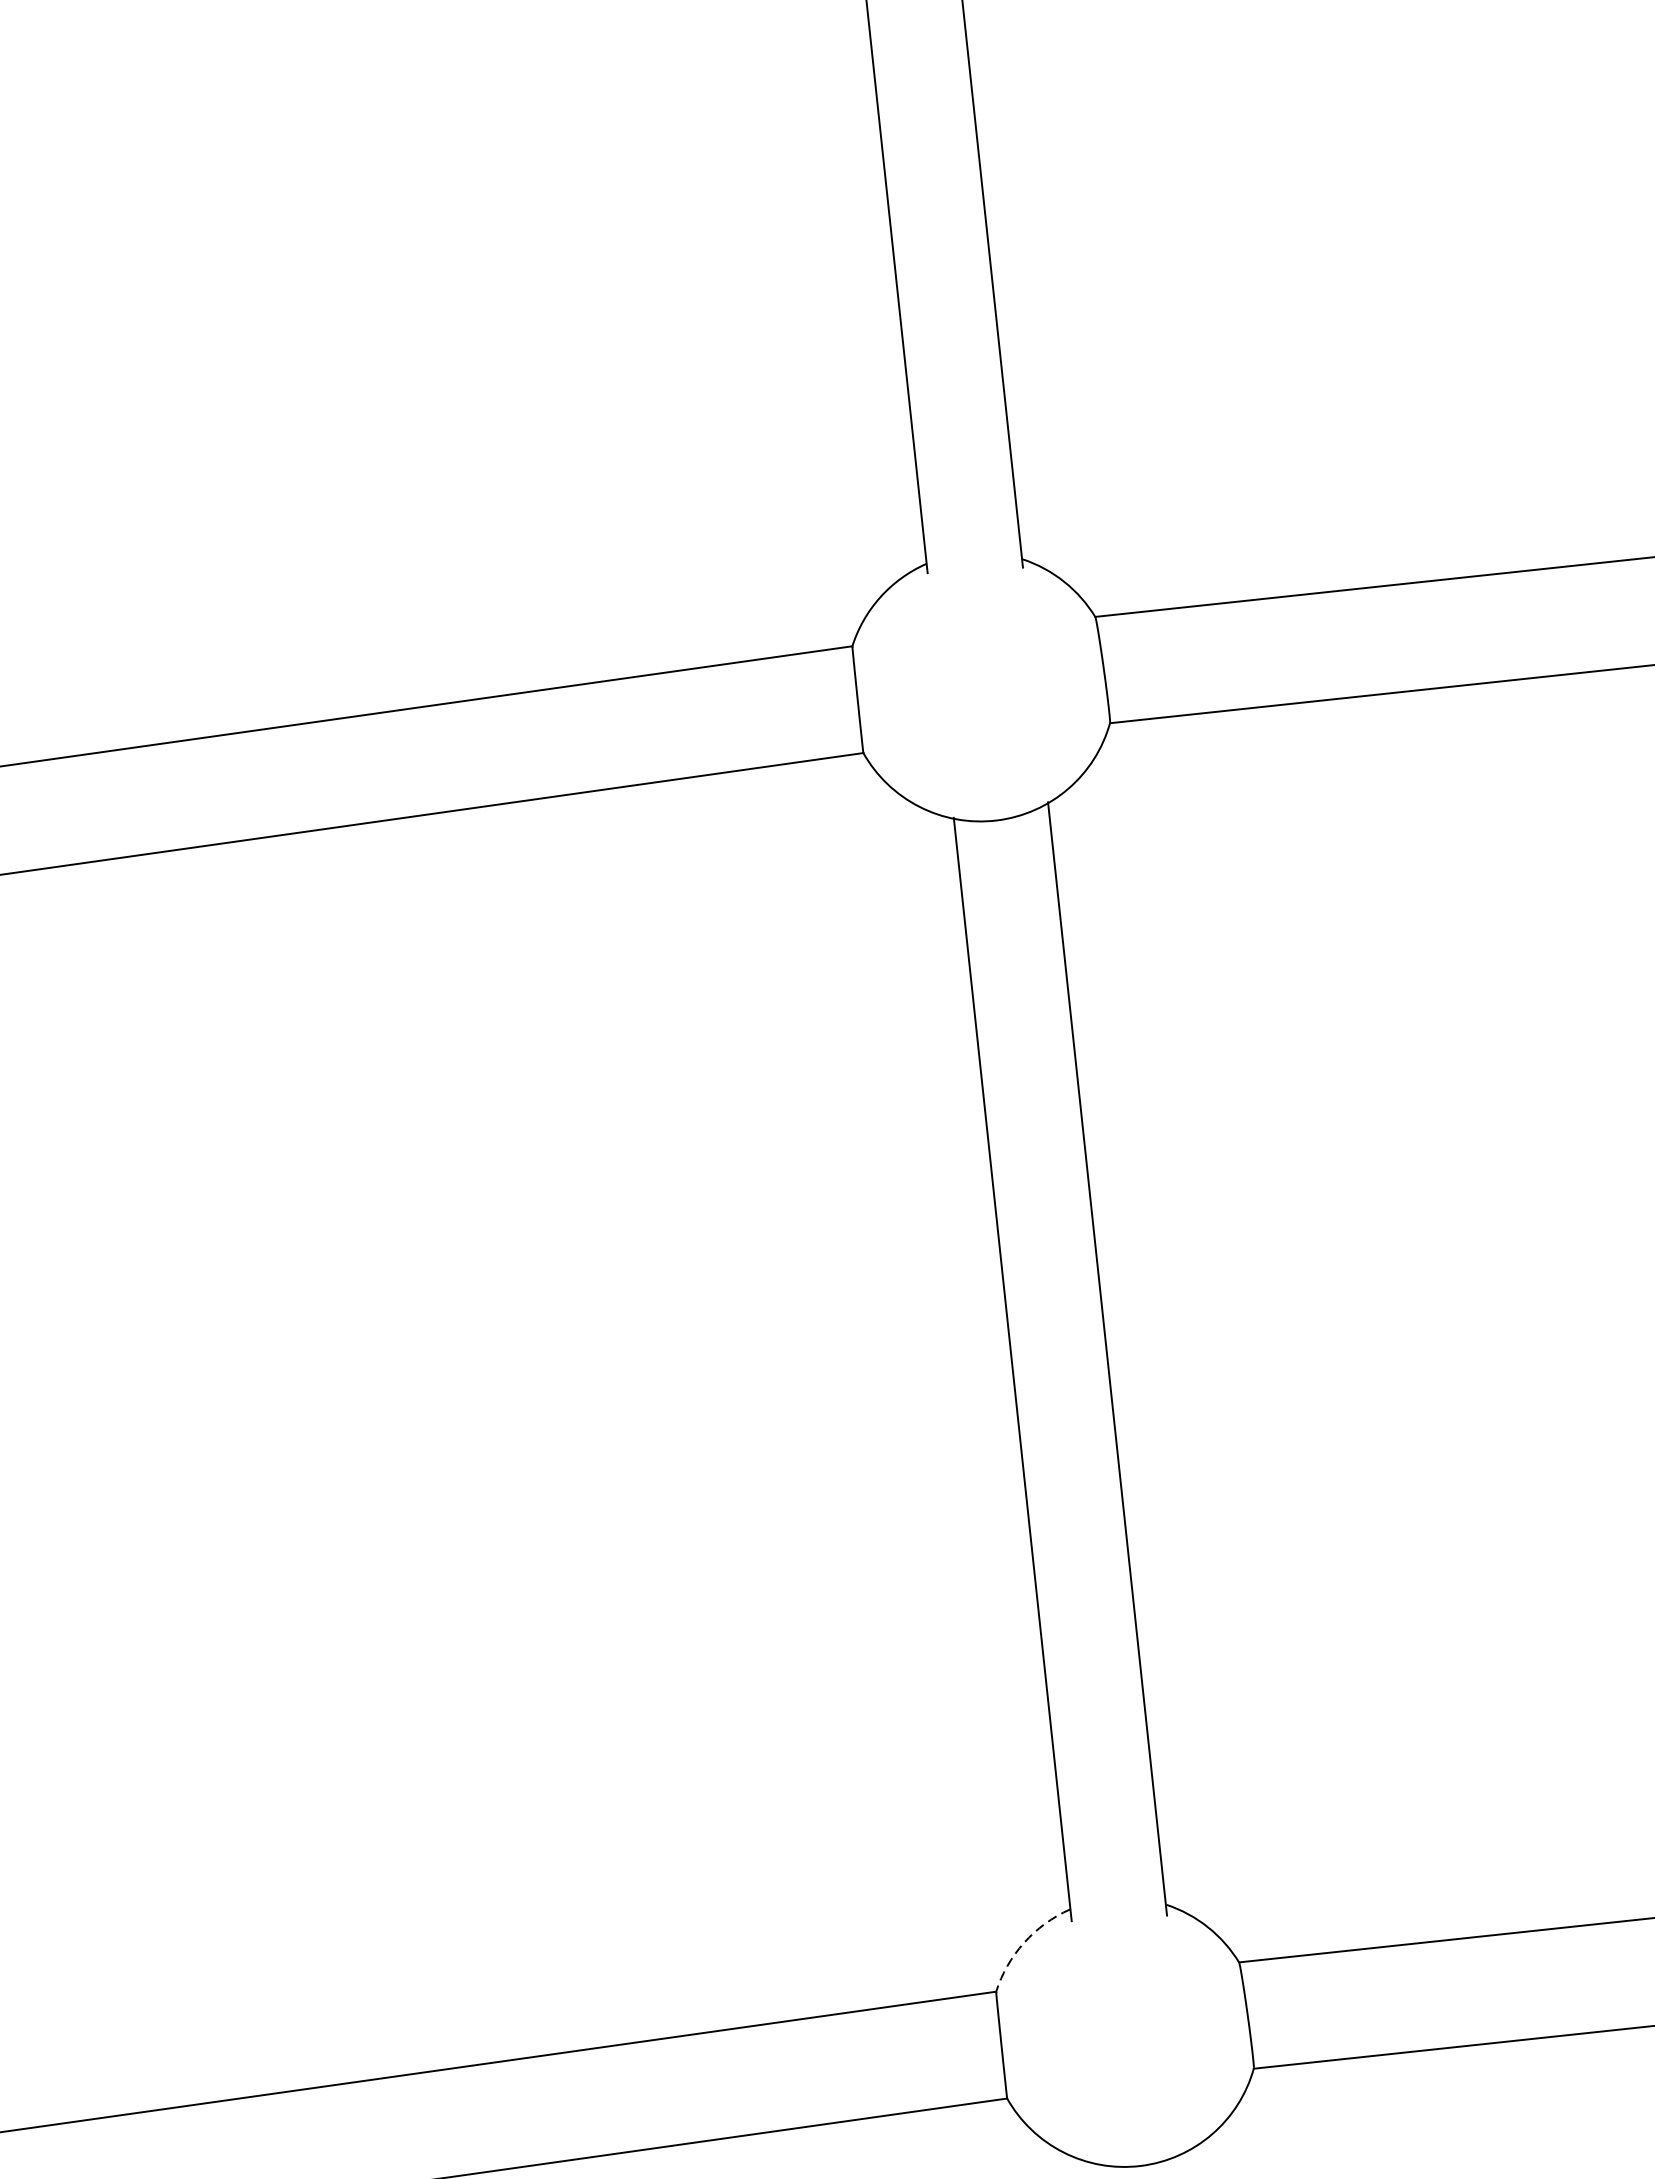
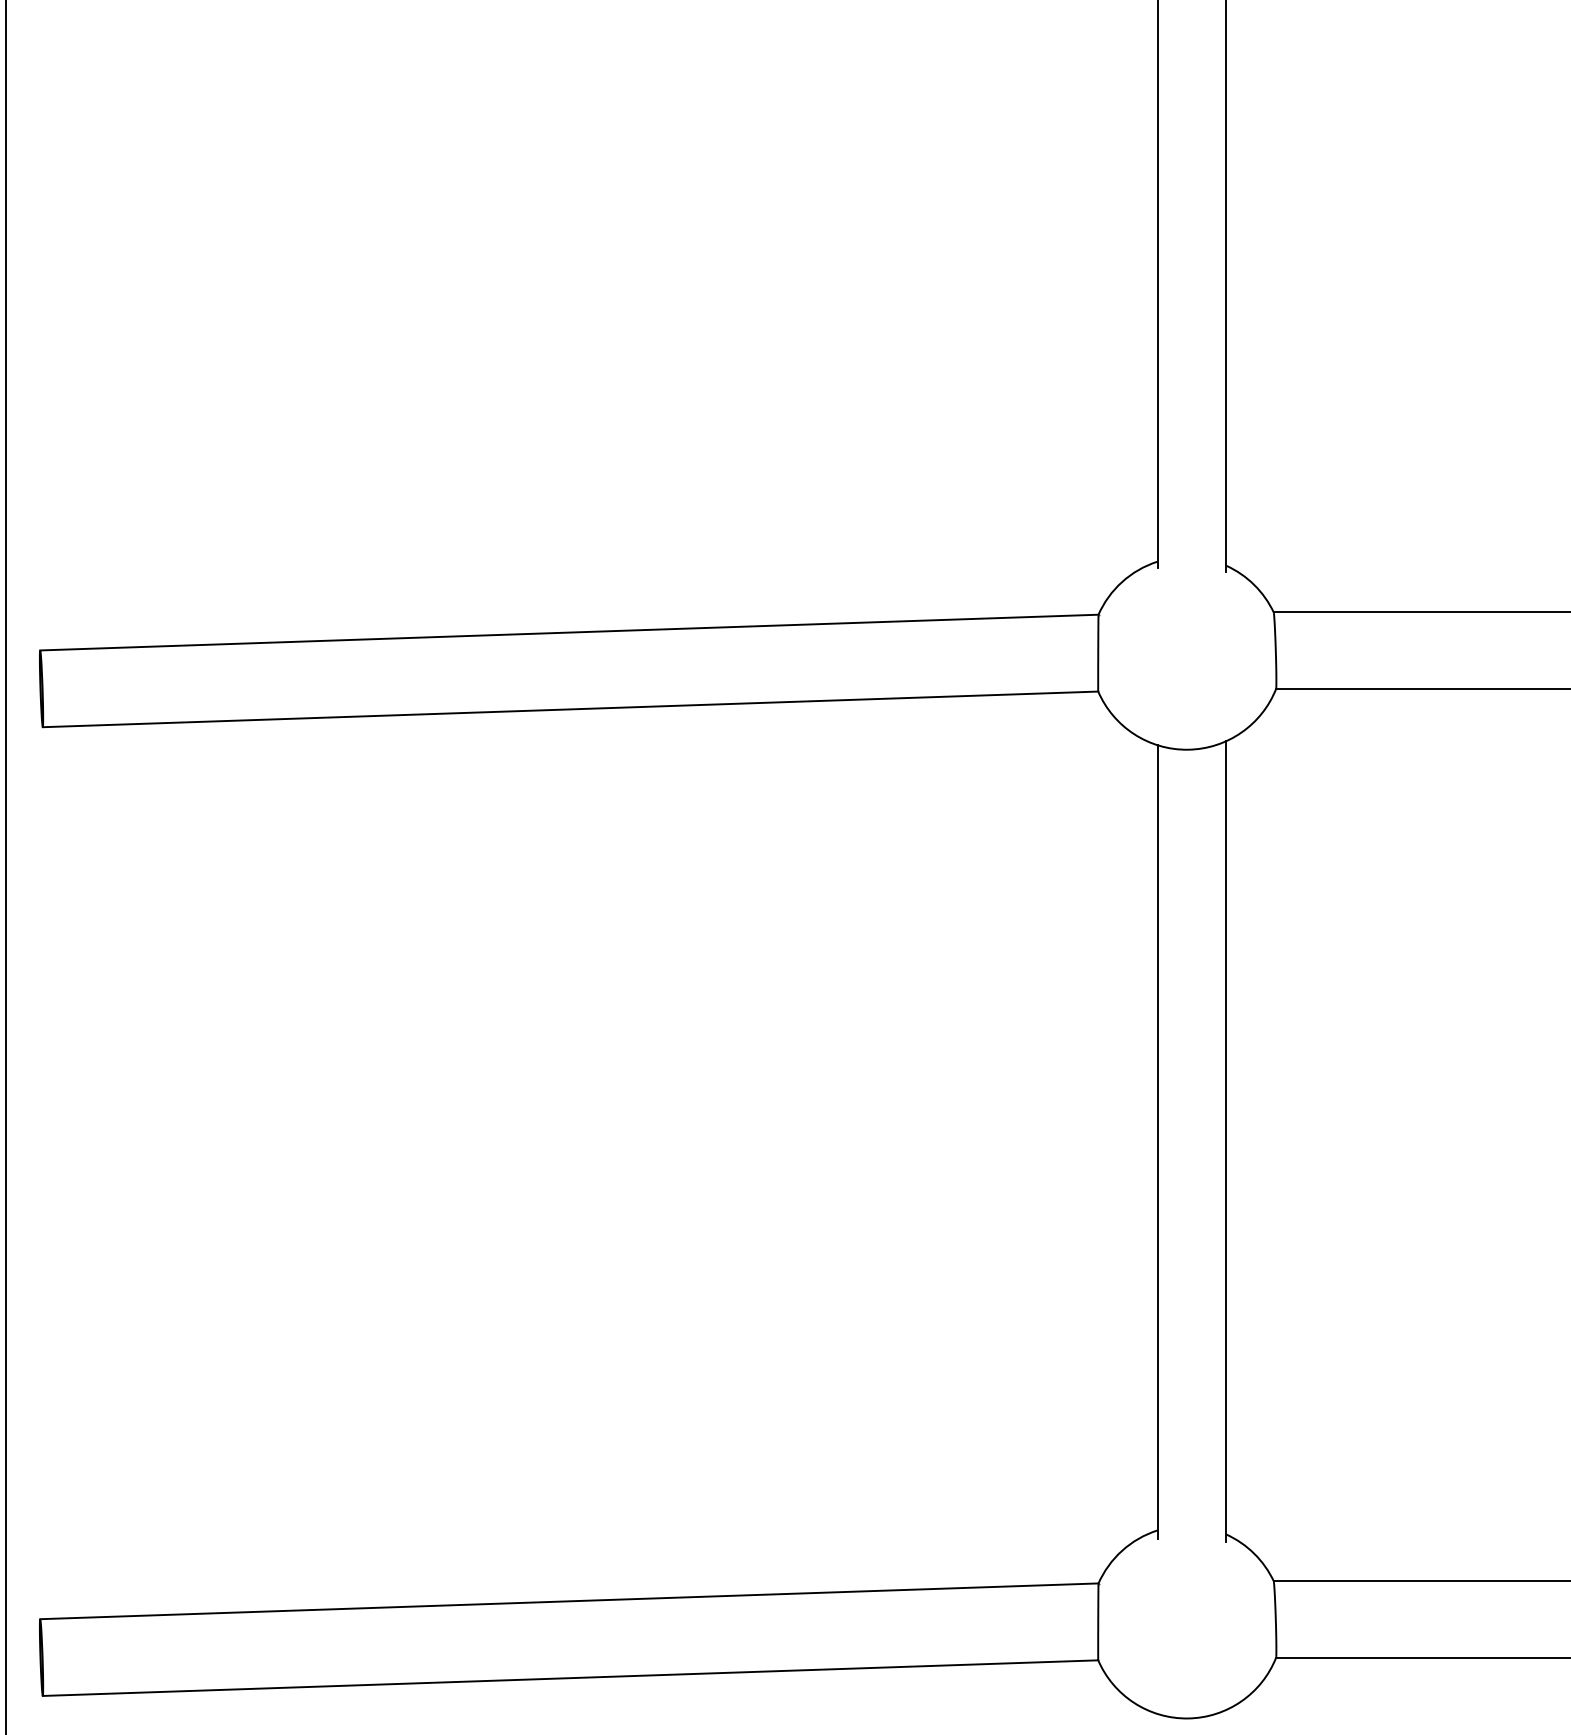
arc: (1024, 1942) -> (1122, 1550), dashed -> solid

